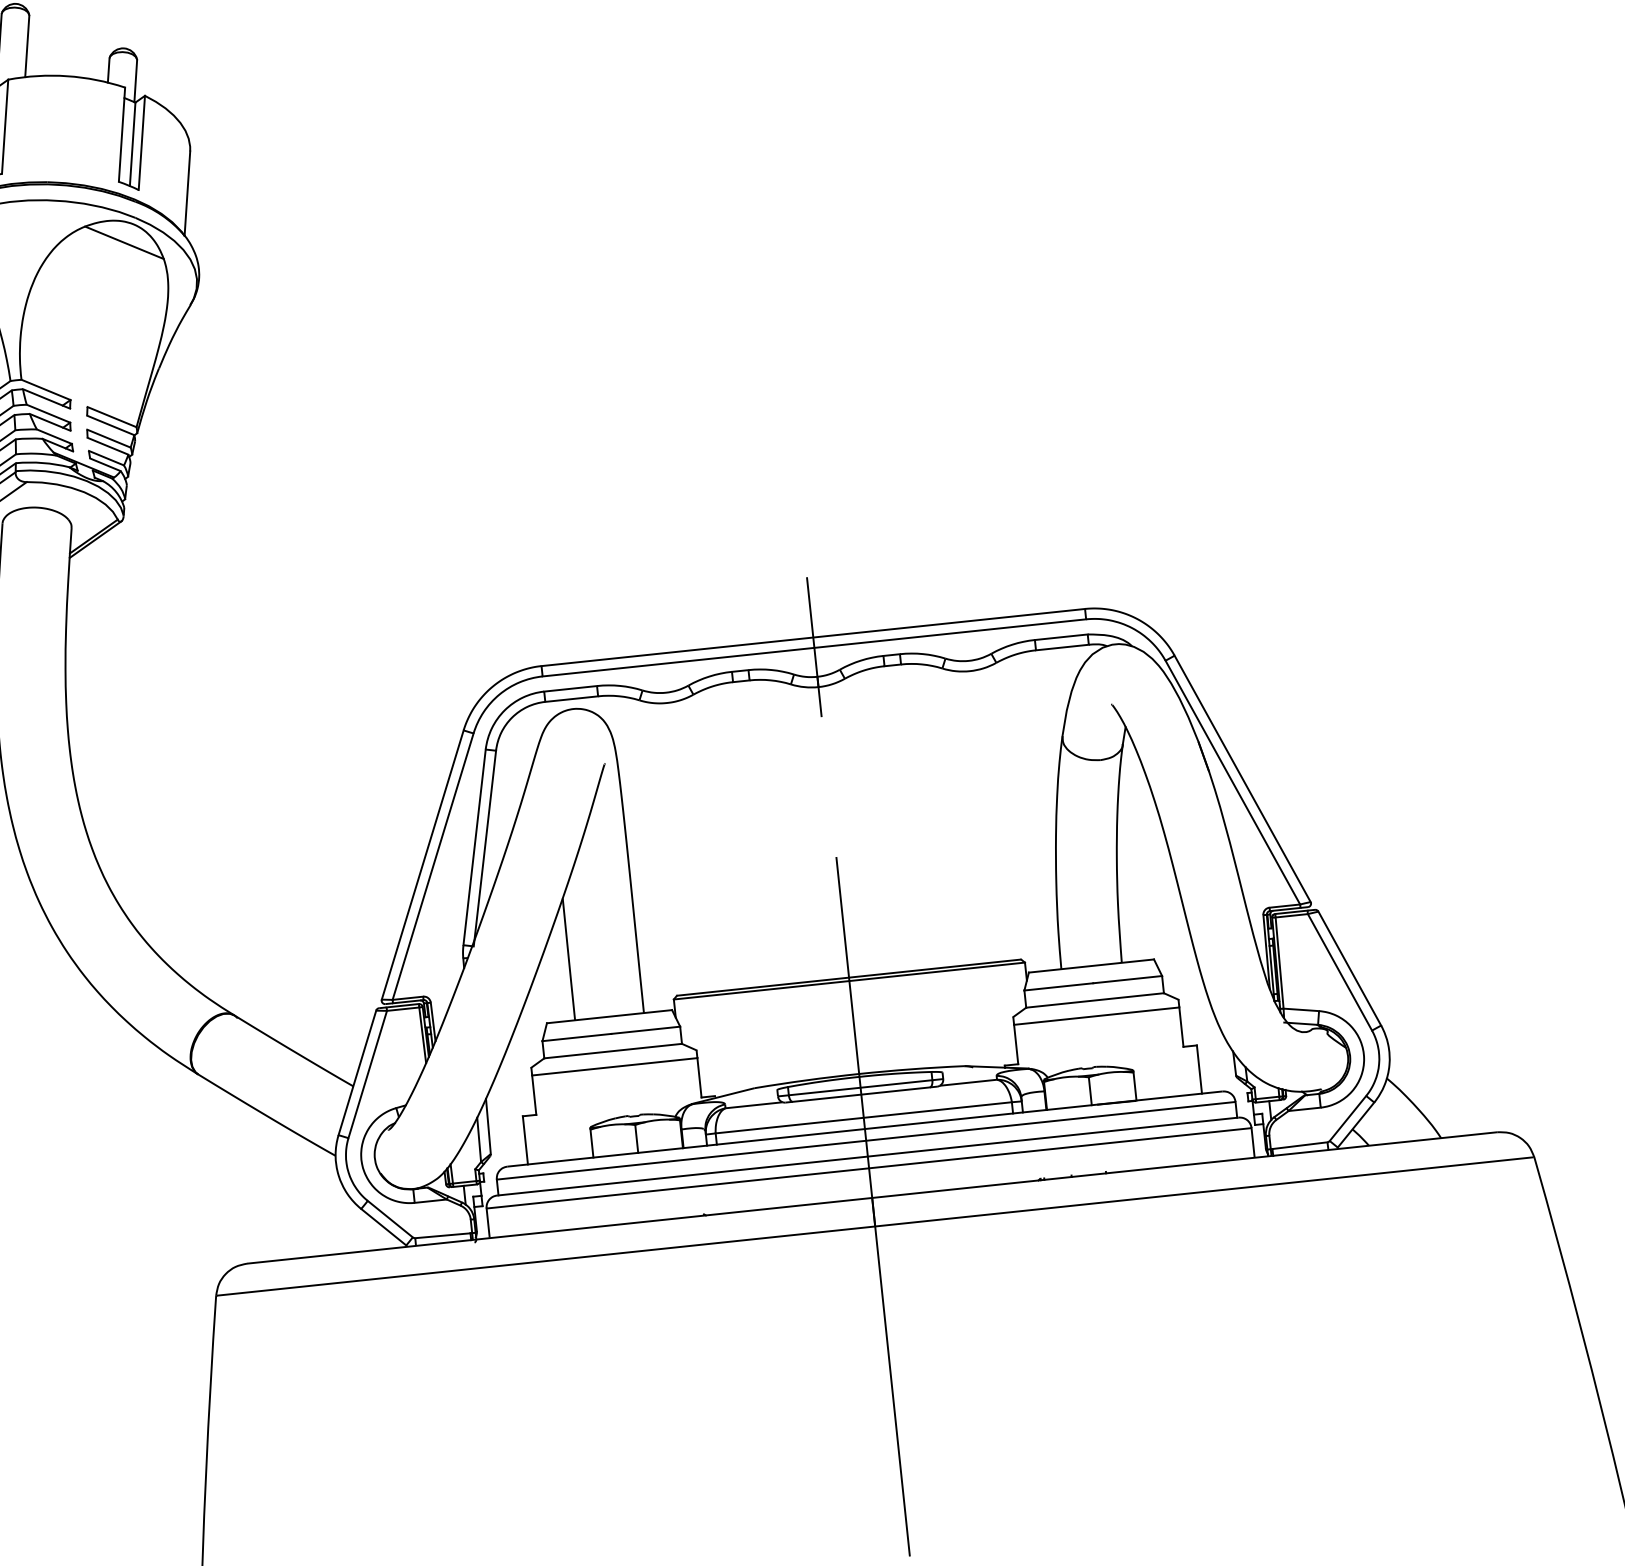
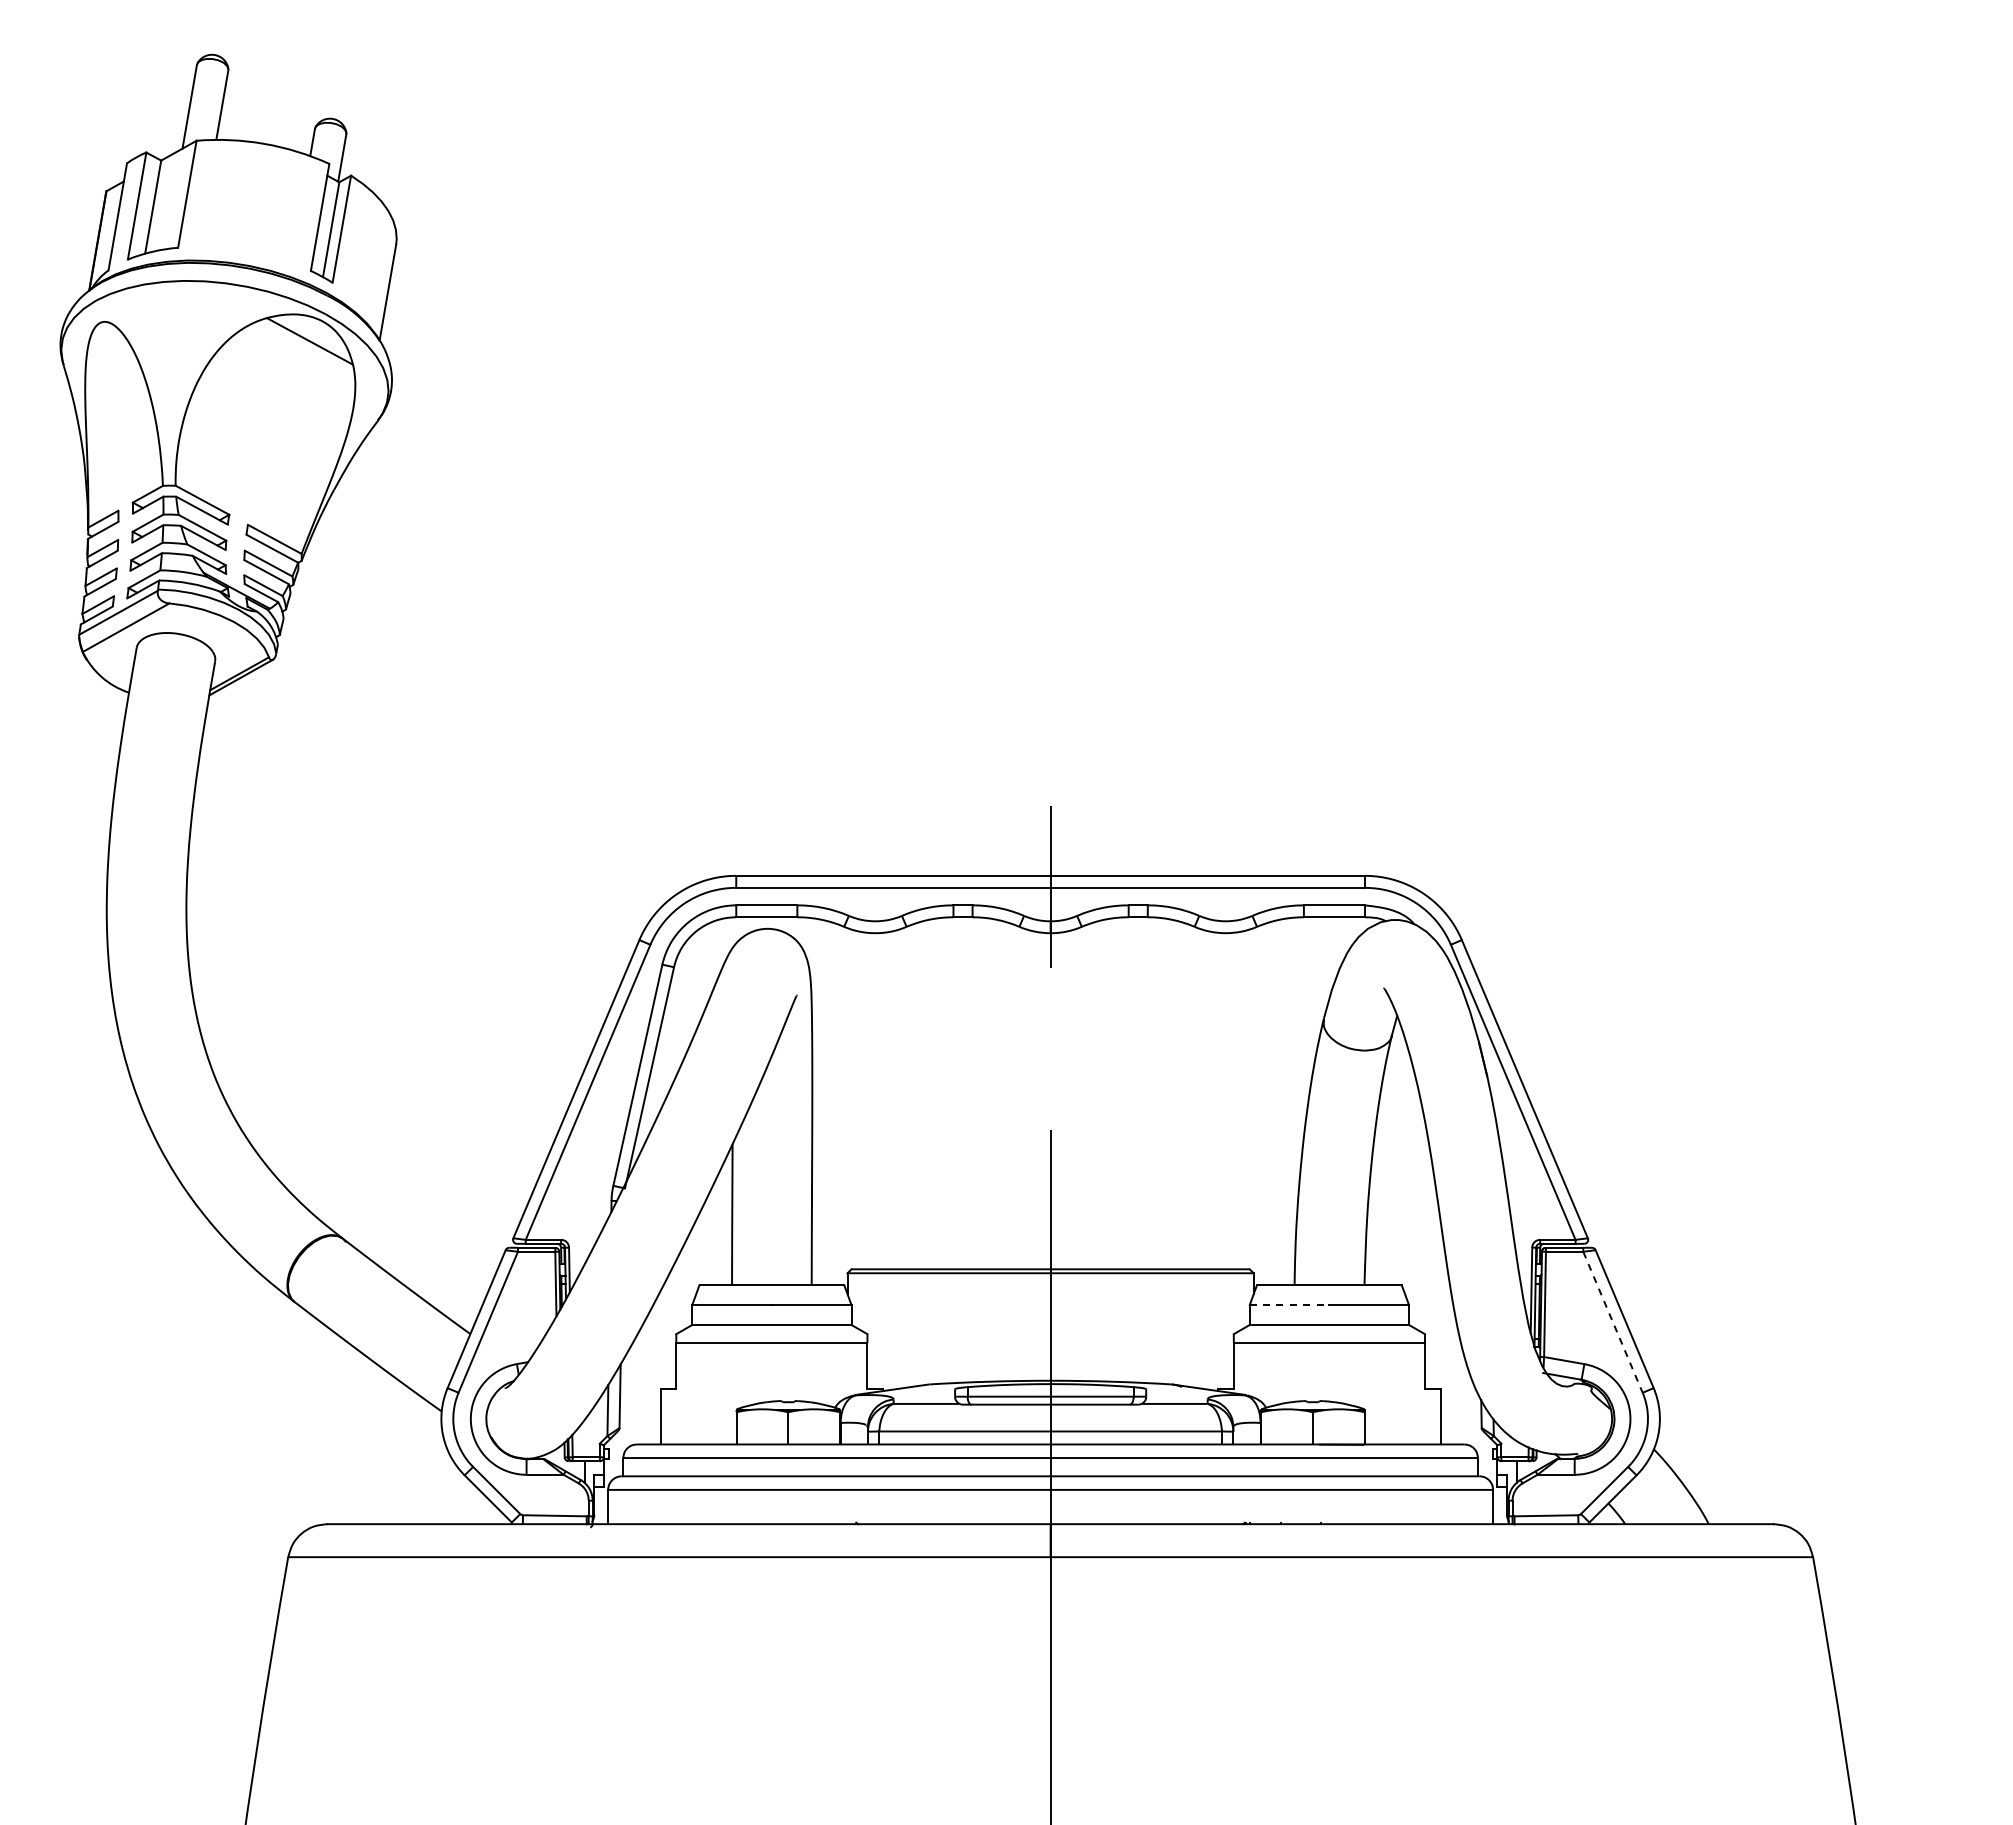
line: (1340, 972) -> (1613, 1322), solid -> dashed
line: (1058, 987) -> (1289, 1305), solid -> dashed

